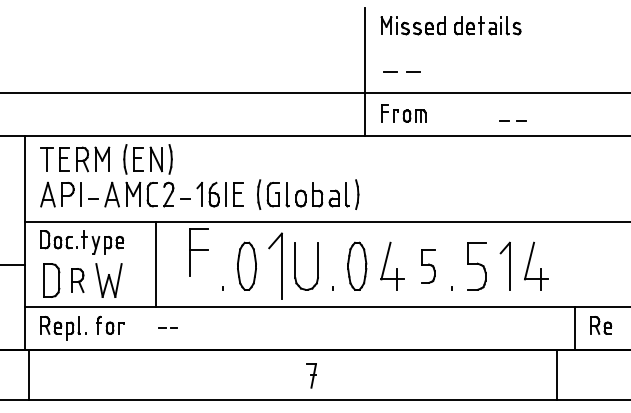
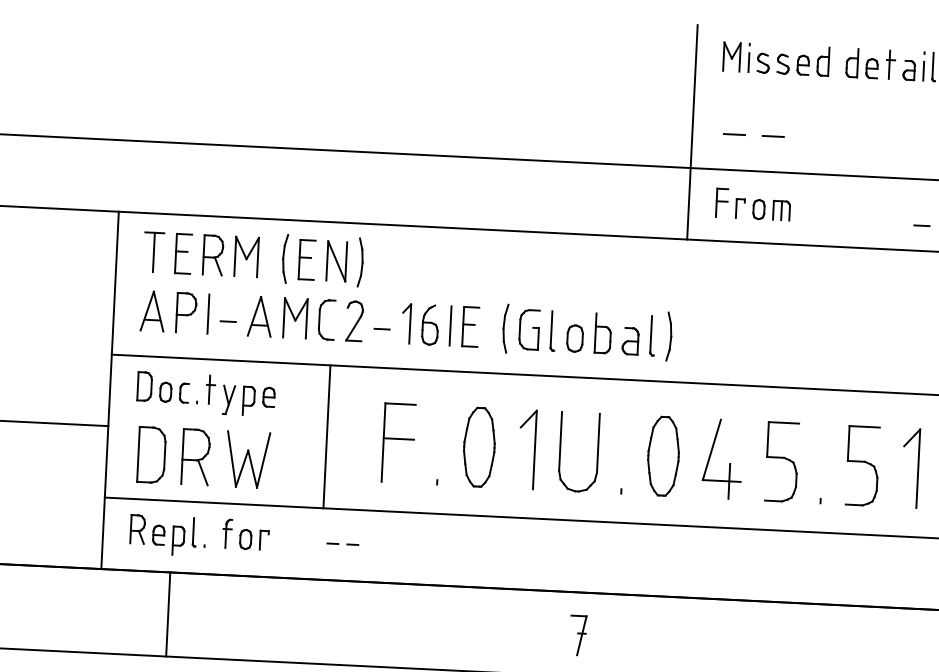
part: (198, 252) -> (398, 443), moved
part: (275, 265) -> (527, 448), size x0.71
part: (428, 266) -> (782, 462), size x1.43
part: (77, 280) -> (195, 457), size x1.43
line: (28, 375) -> (167, 614), moved

